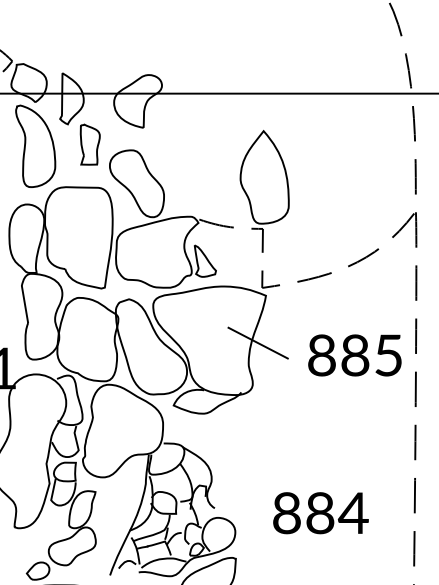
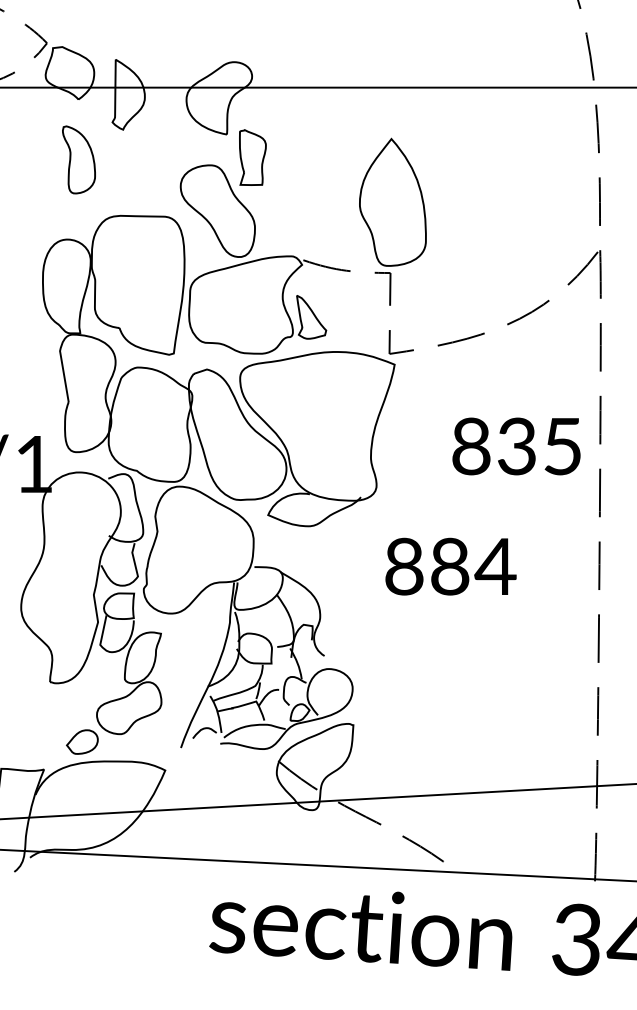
part: (90, 144) -> (252, 157), moved
part: (35, 146) -> (78, 159), size x0.6
line: (257, 343) -> (383, 429), removed
text: (355, 355) -> (517, 446), 885 -> 835
text: (320, 513) -> (450, 566), moved

